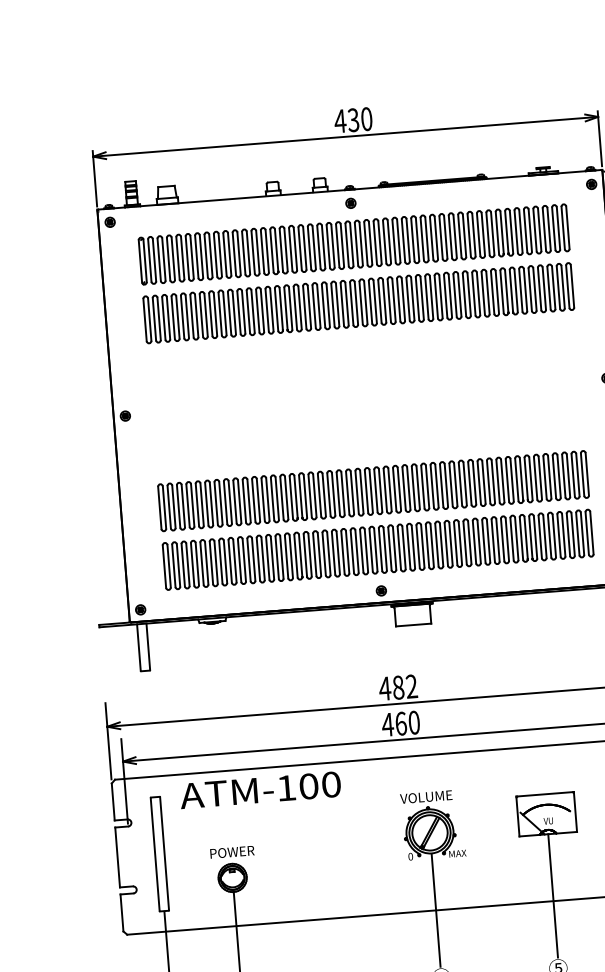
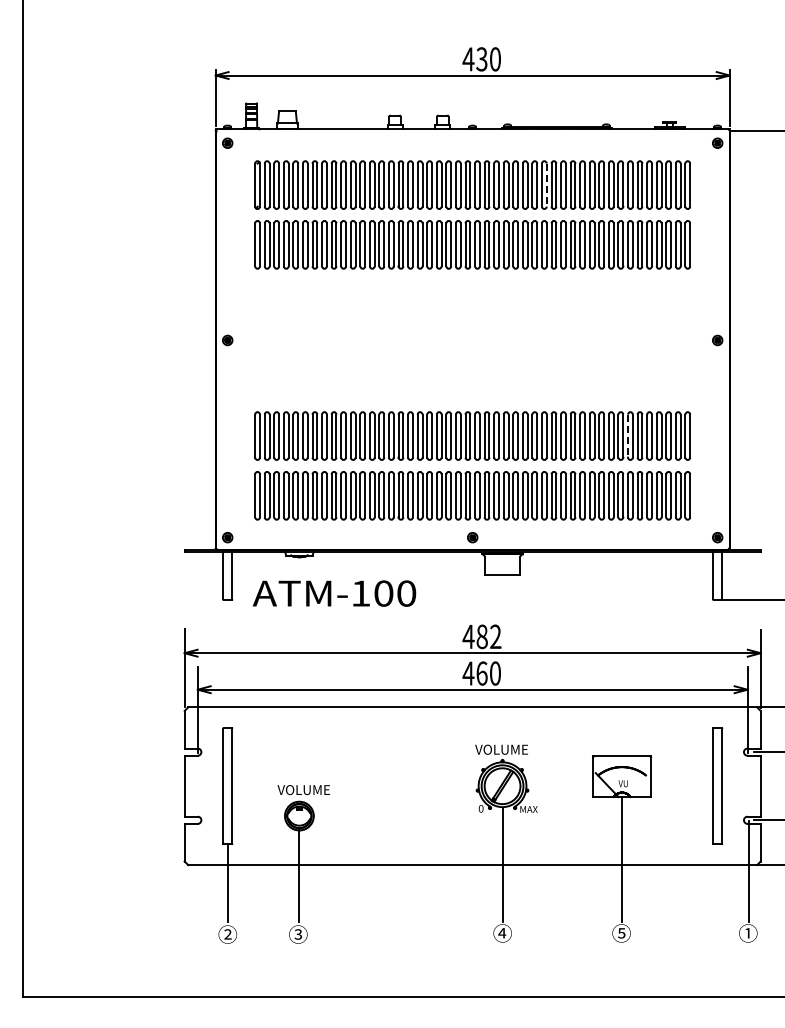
part: (350, 202) -> (472, 142), removed
line: (426, 239) -> (546, 185), solid -> dashed
line: (526, 479) -> (628, 436), solid -> dashed
text: (260, 790) -> (334, 593), moved
text: (234, 852) -> (303, 790), POWER -> VOLUME

